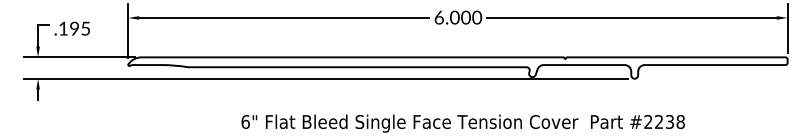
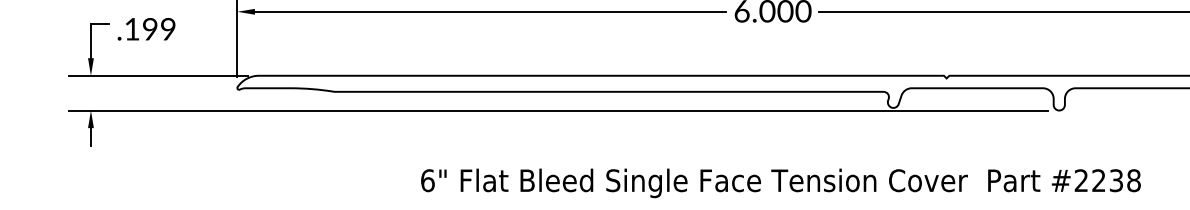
text: (85, 28) -> (167, 28), .195 -> .199

